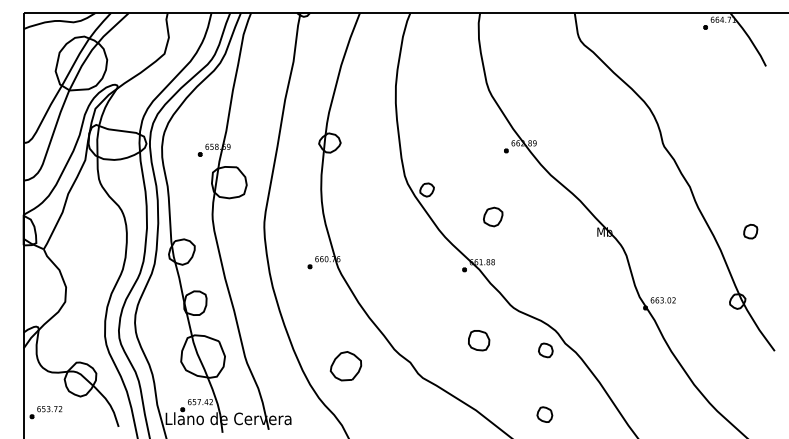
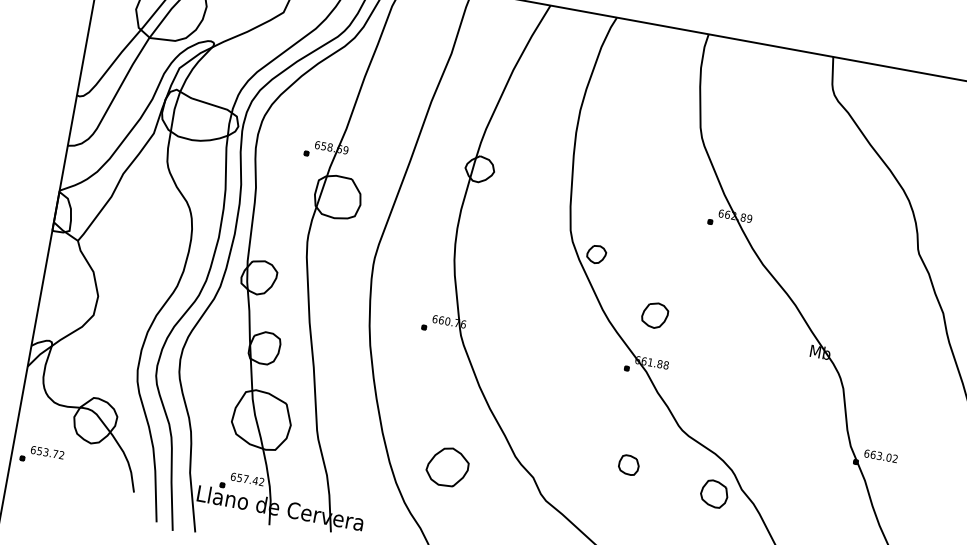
part: (493, 216) -> (655, 314), moved
part: (478, 340) -> (628, 464), size x0.71
part: (545, 350) -> (714, 494), size x1.43

